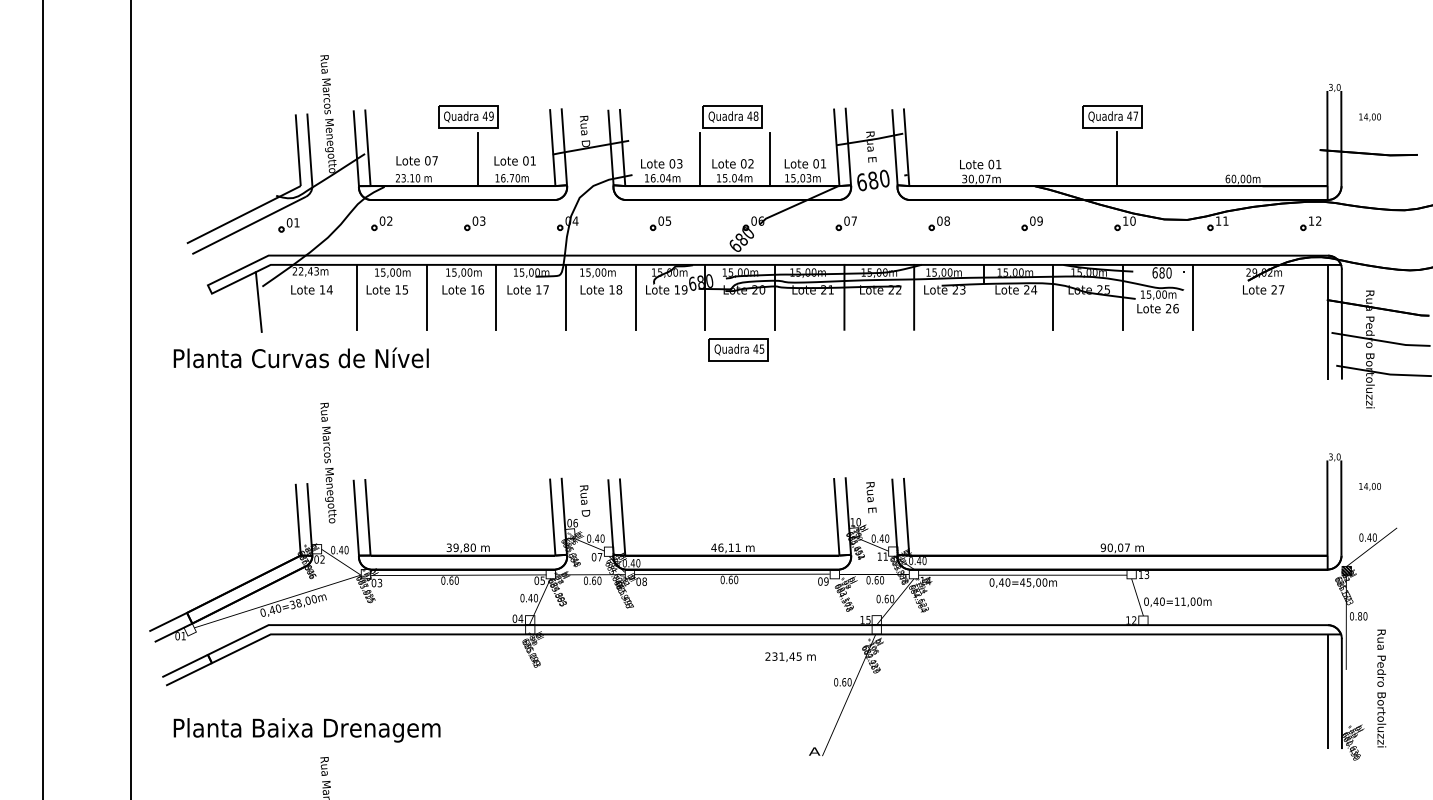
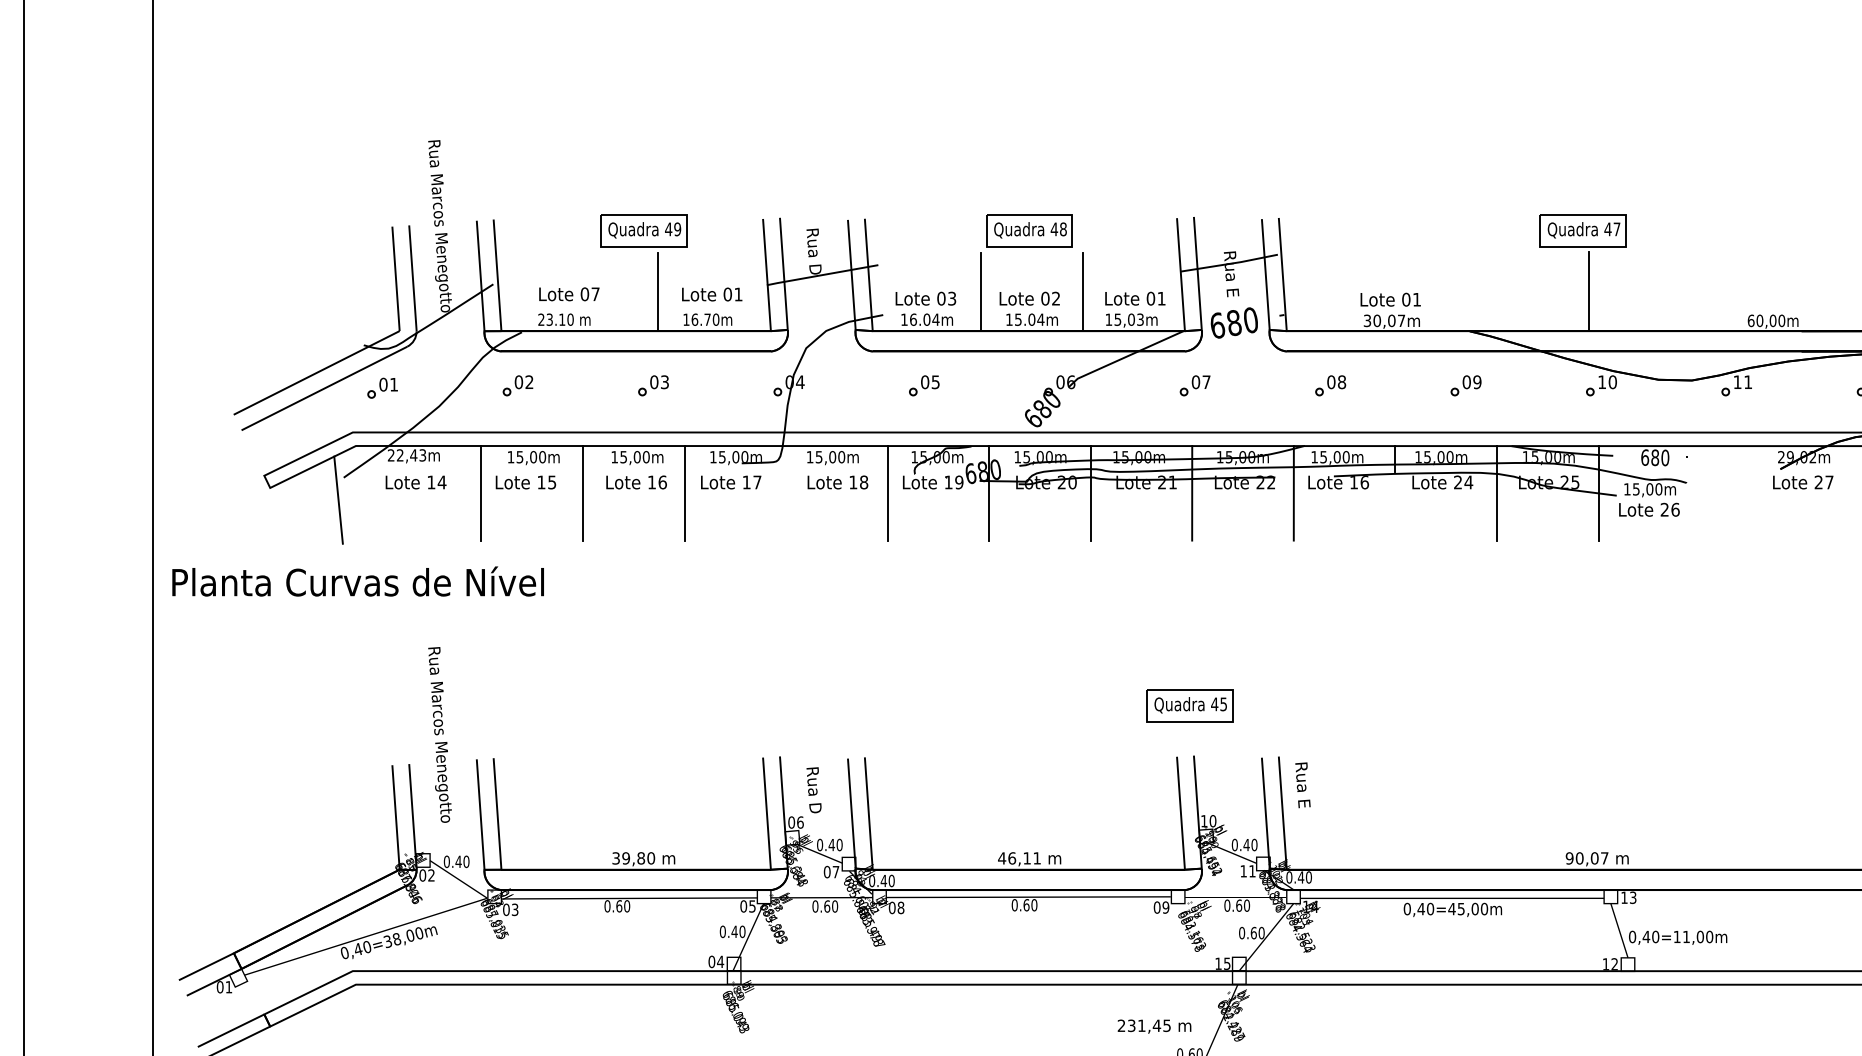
text: (958, 289) -> (1358, 481), 23 -> 16
line: (565, 296) -> (785, 492), removed
line: (1193, 296) -> (1701, 492), removed
part: (738, 349) -> (1189, 704), moved
text: (300, 357) -> (357, 581), moved
text: (871, 497) -> (1303, 785), moved
text: (790, 656) -> (1154, 1025), moved

